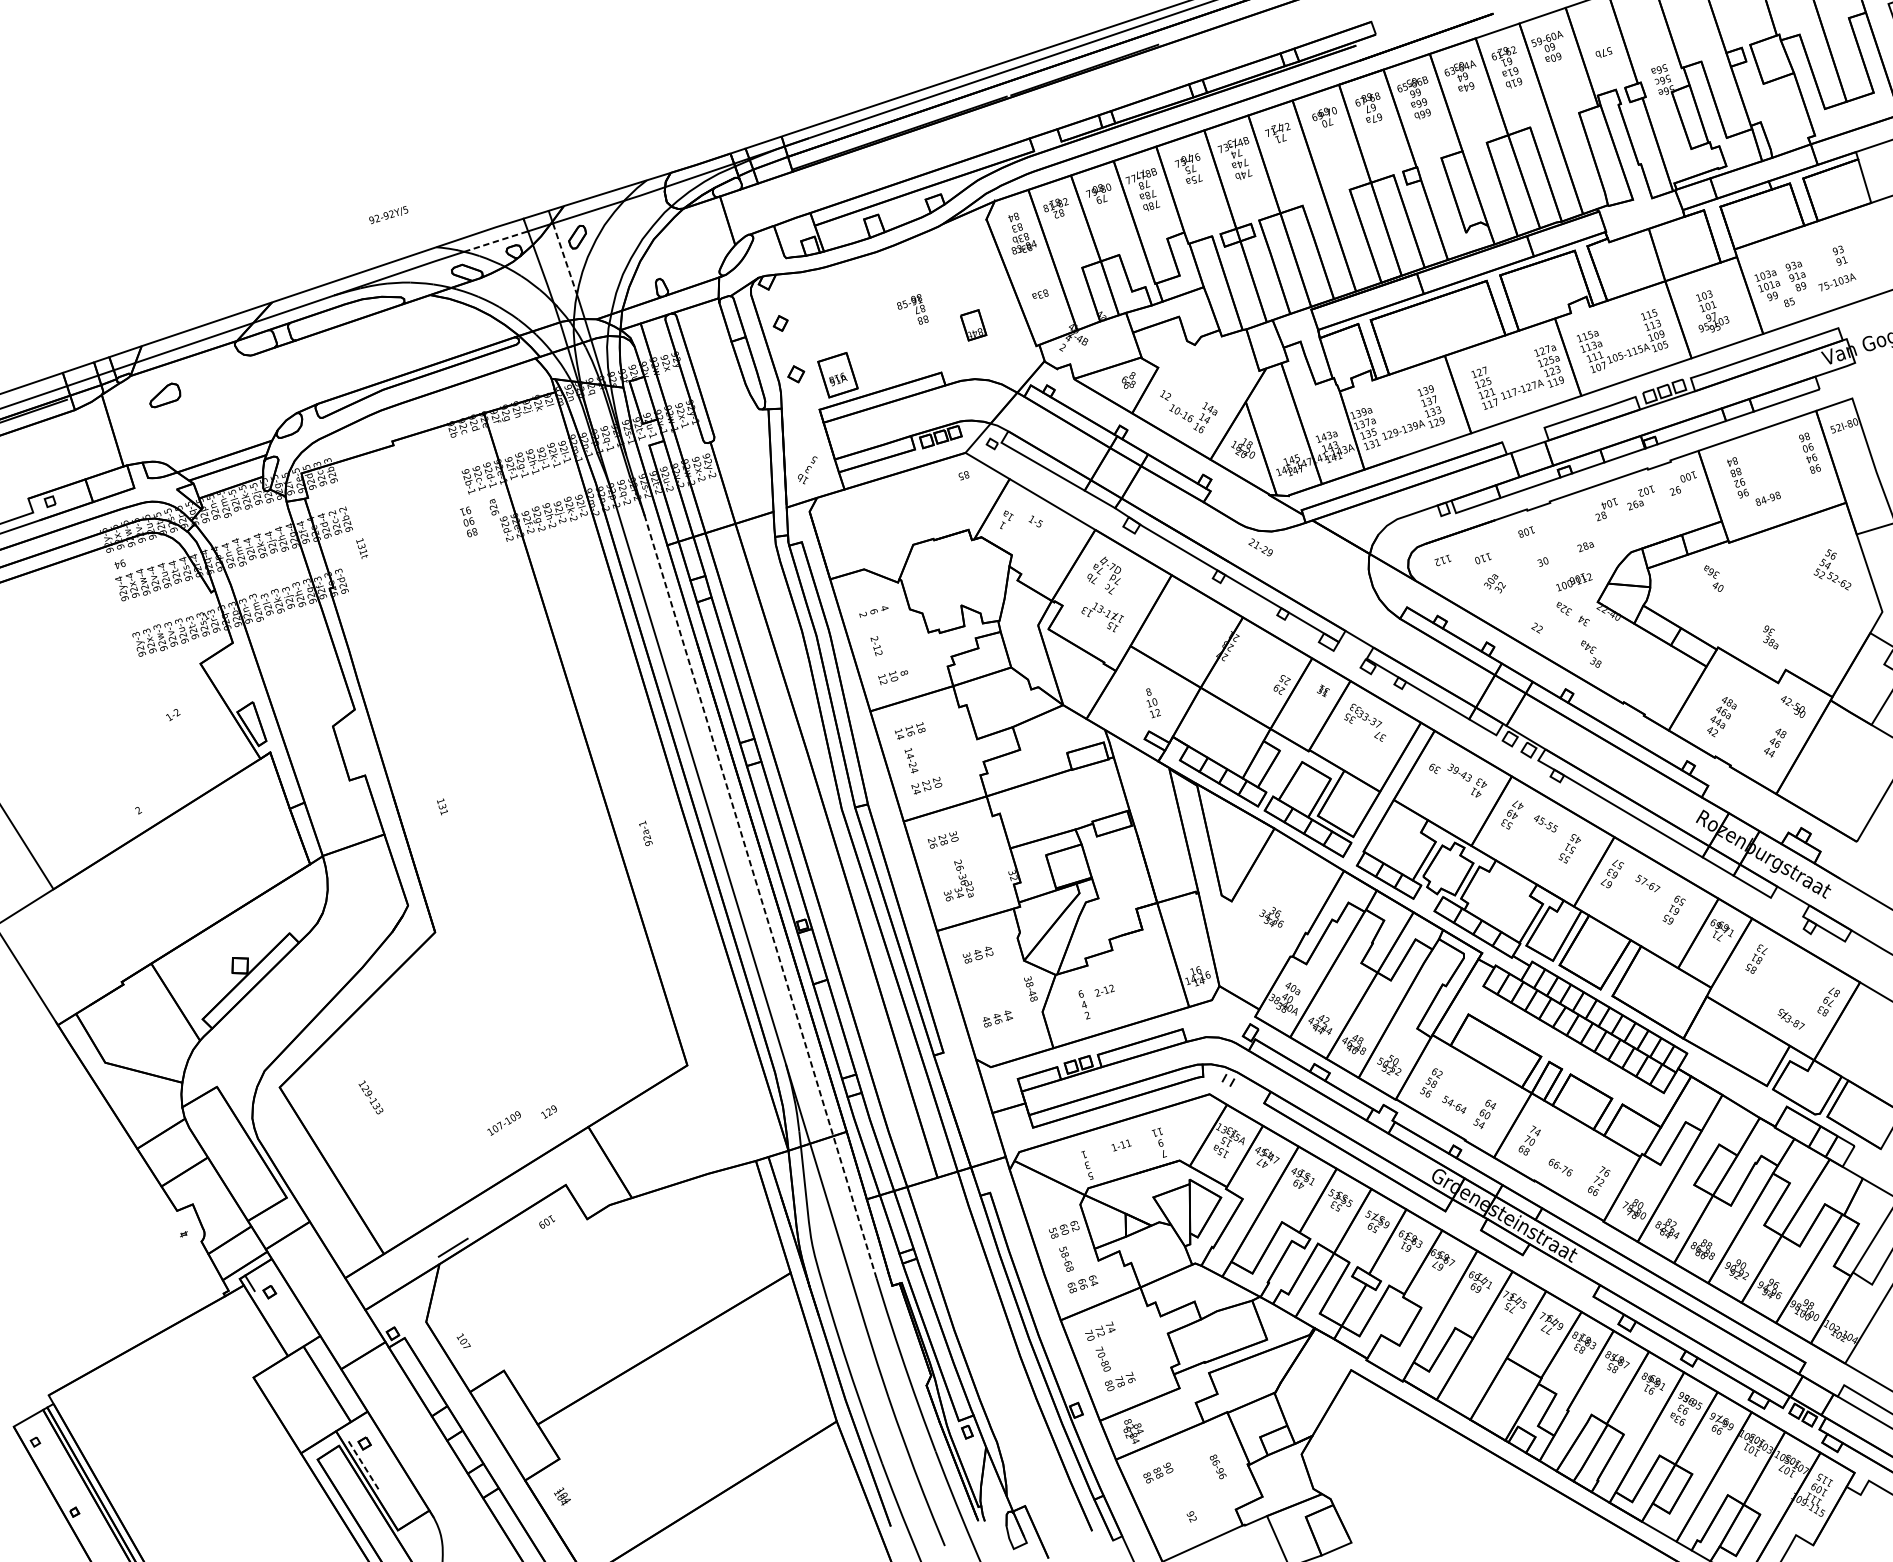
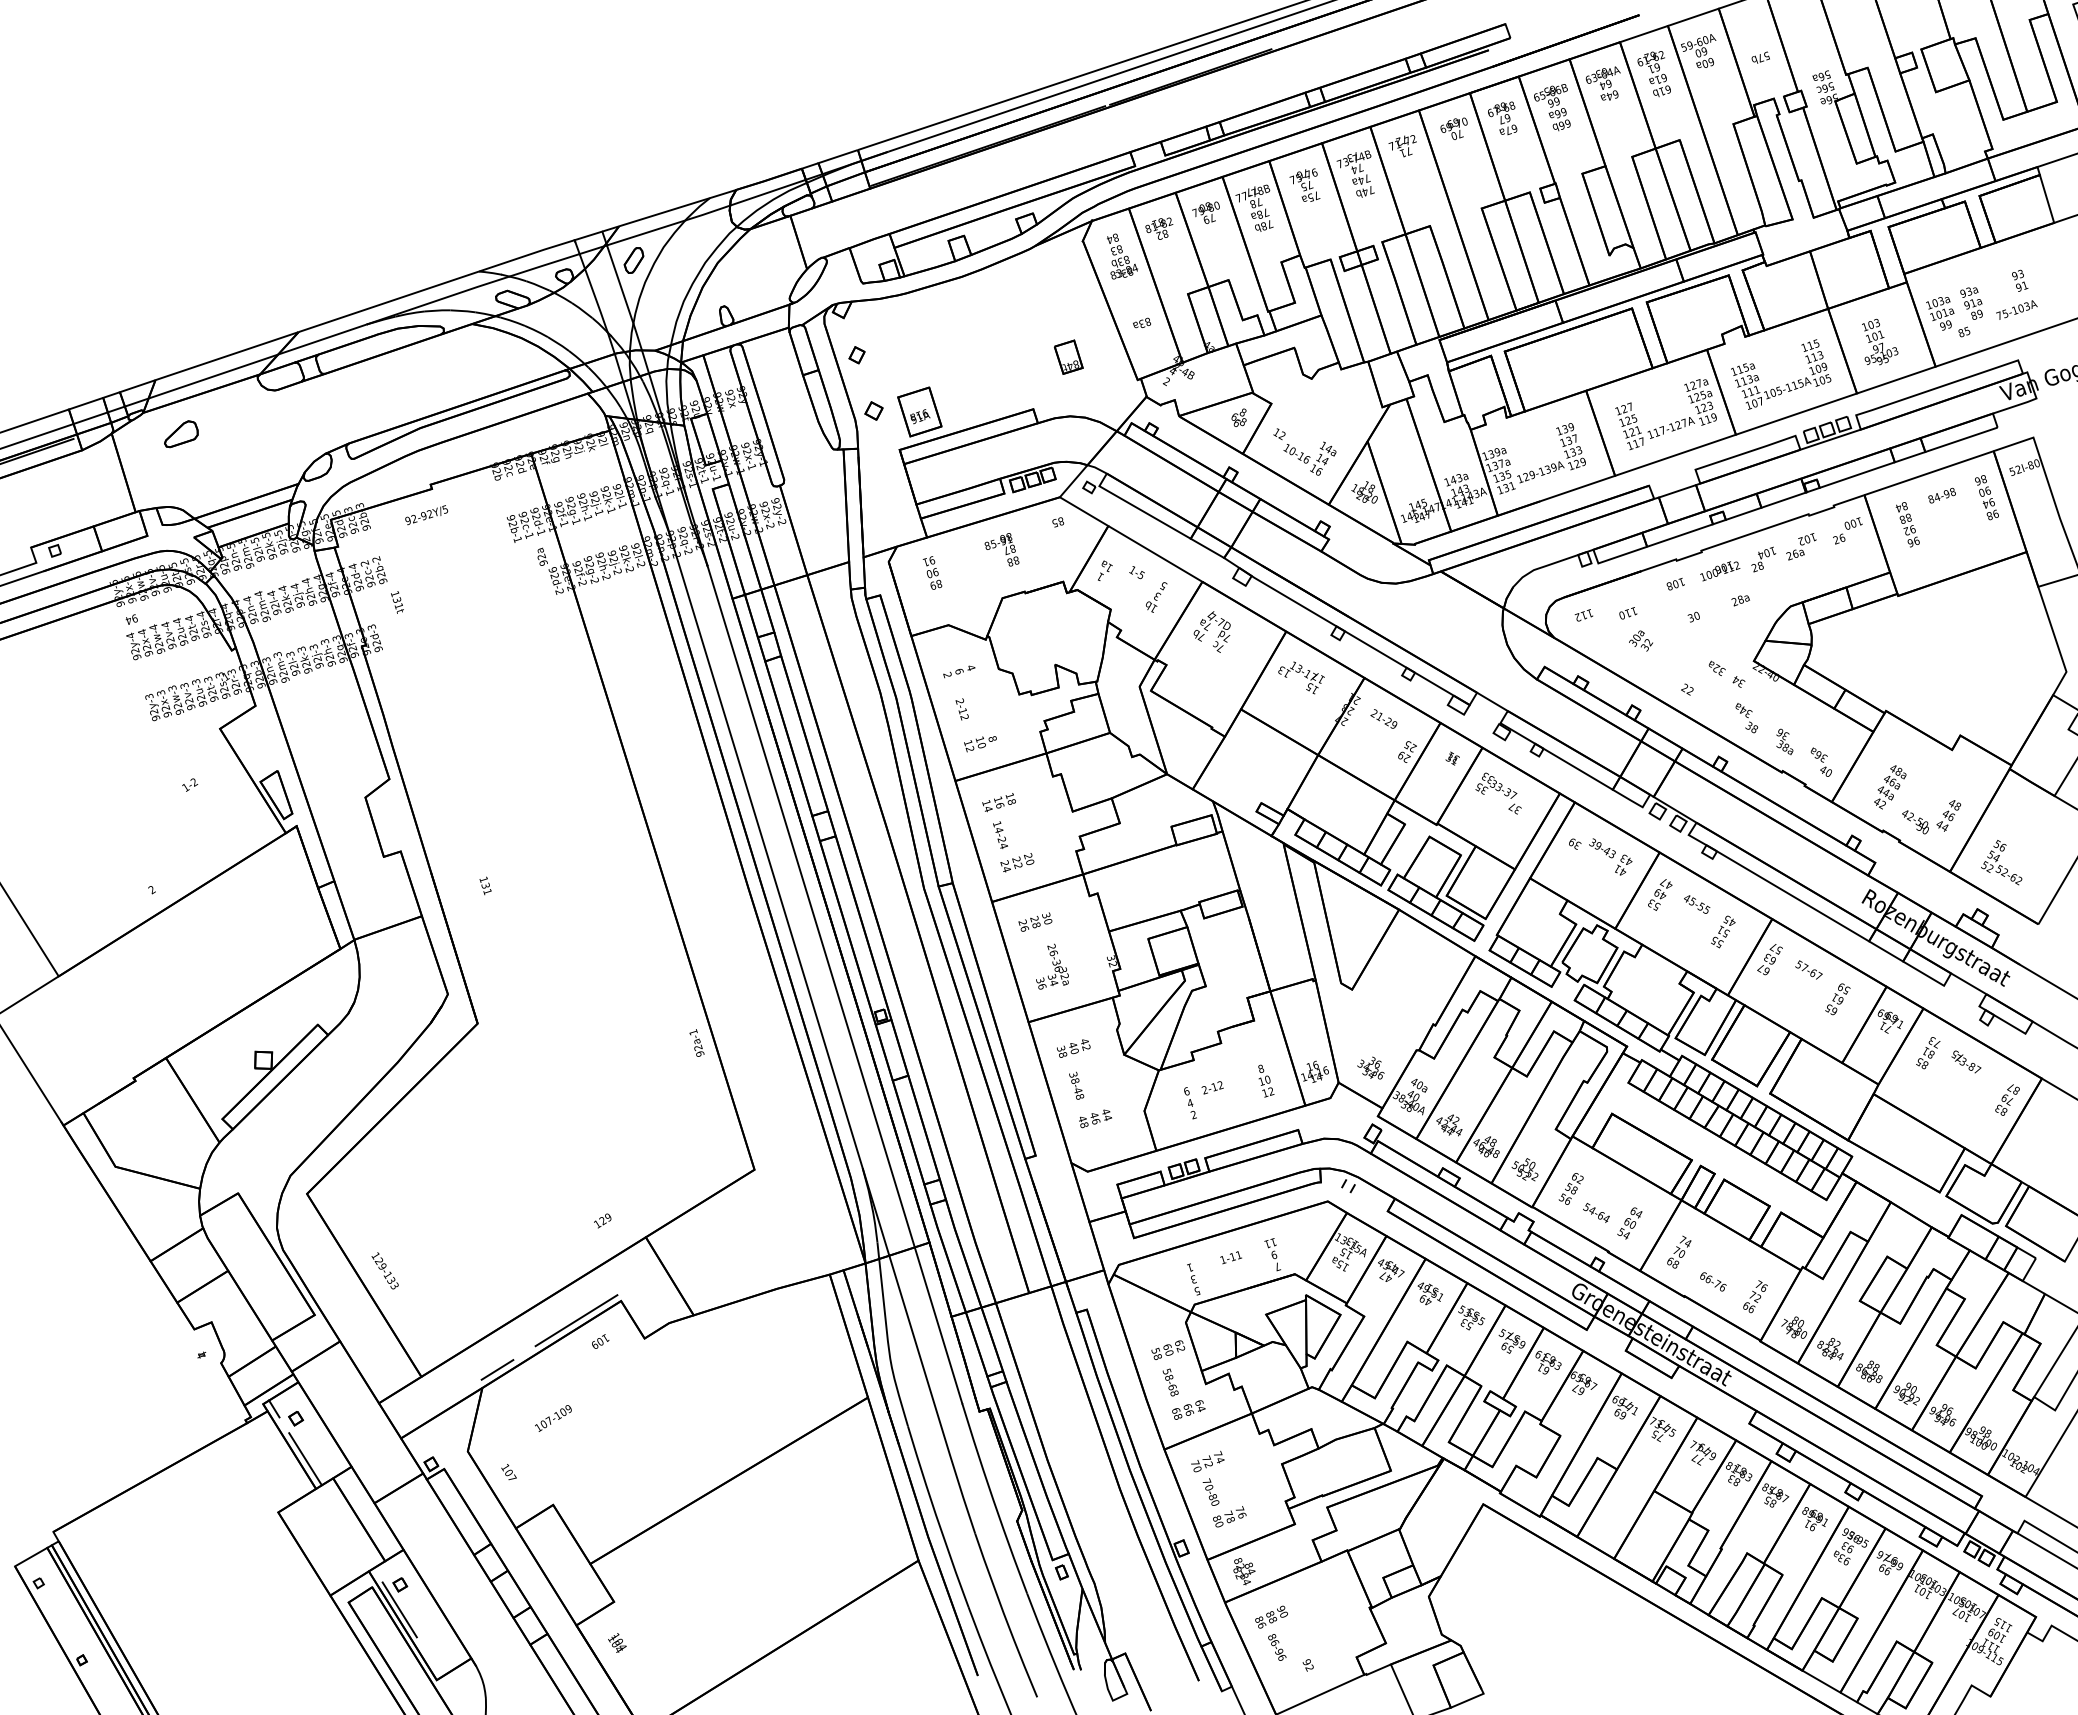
text: (388, 215) -> (426, 515), moved
line: (495, 241) -> (543, 265), dashed -> solid
line: (565, 259) -> (620, 284), dashed -> solid
text: (912, 309) -> (1001, 549), moved
text: (807, 470) -> (1156, 597), moved
text: (1767, 498) -> (1941, 495), moved
text: (468, 521) -> (932, 572), moved
text: (1260, 546) -> (1383, 718), moved
text: (1832, 569) -> (2001, 862), moved
text: (1713, 577) -> (1821, 761), moved
text: (1574, 582) -> (1720, 571), moved
text: (1102, 617) -> (1301, 677), moved
text: (1770, 637) -> (1784, 741), moved
text: (1153, 702) -> (1266, 1080), moved
text: (1793, 707) -> (1915, 822), moved
text: (645, 832) -> (696, 1042), moved
line: (760, 896) -> (834, 984), dashed -> solid
text: (1271, 916) -> (1370, 1067), moved
text: (1030, 988) -> (1076, 1085), moved
text: (1791, 1018) -> (1966, 1061), moved
text: (370, 1097) -> (384, 1270), moved
text: (504, 1123) -> (553, 1418), moved
line: (525, 1202) -> (576, 1320), added
line: (278, 1329) -> (305, 1459), added
line: (364, 1466) -> (400, 1610), dashed -> solid
text: (1218, 1466) -> (1277, 1647), moved

